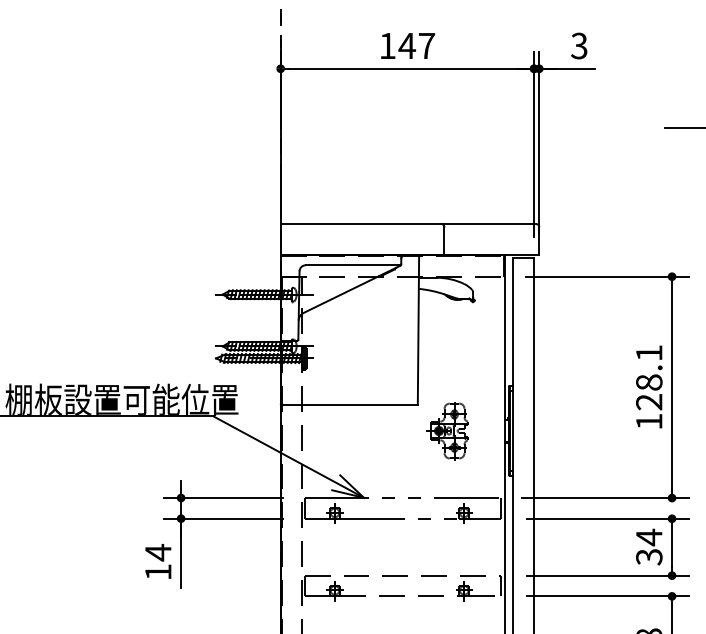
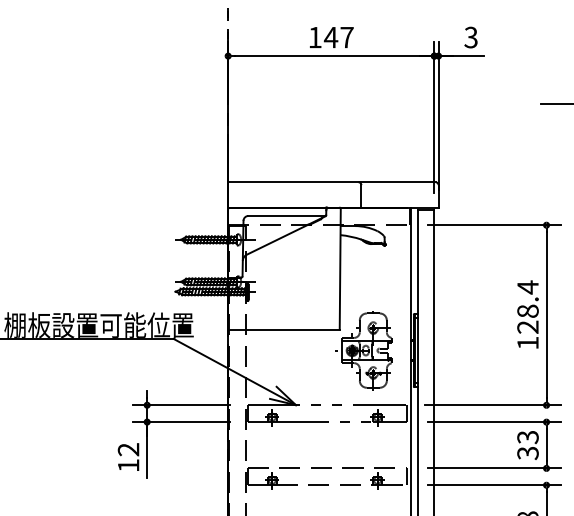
text: (648, 353) -> (527, 287), 128.1 -> 128.4
part: (447, 430) -> (363, 350), size x1.67
text: (648, 537) -> (527, 437), 34 -> 33
text: (158, 552) -> (128, 449), 14 -> 12

